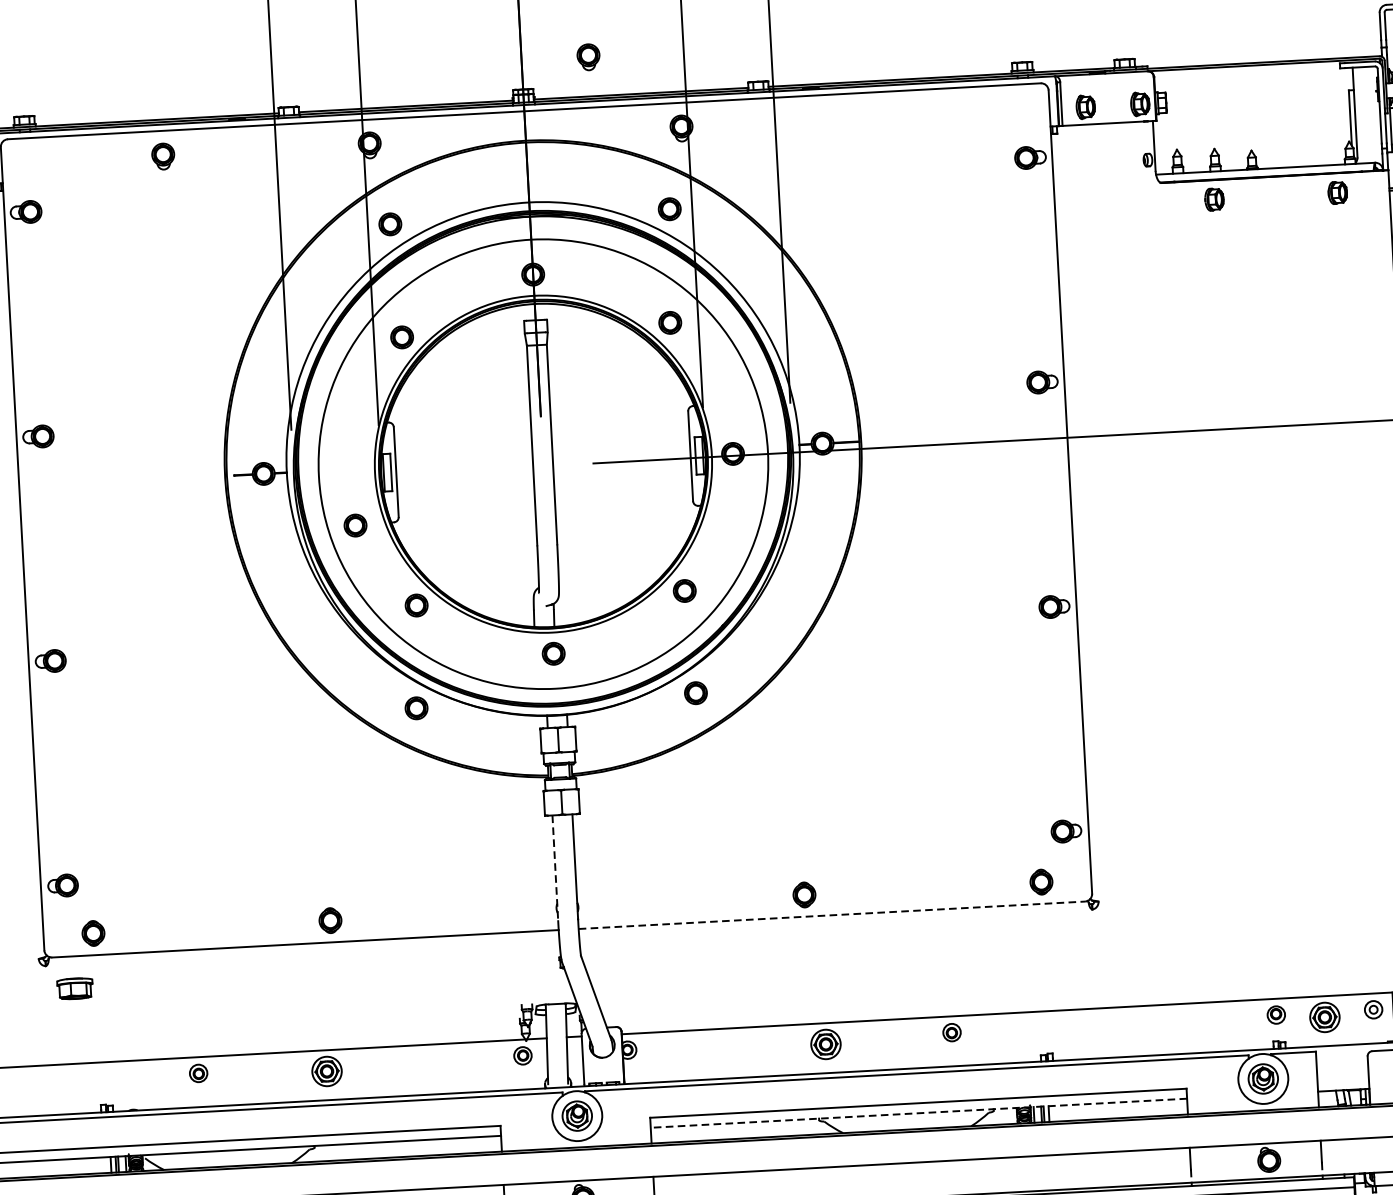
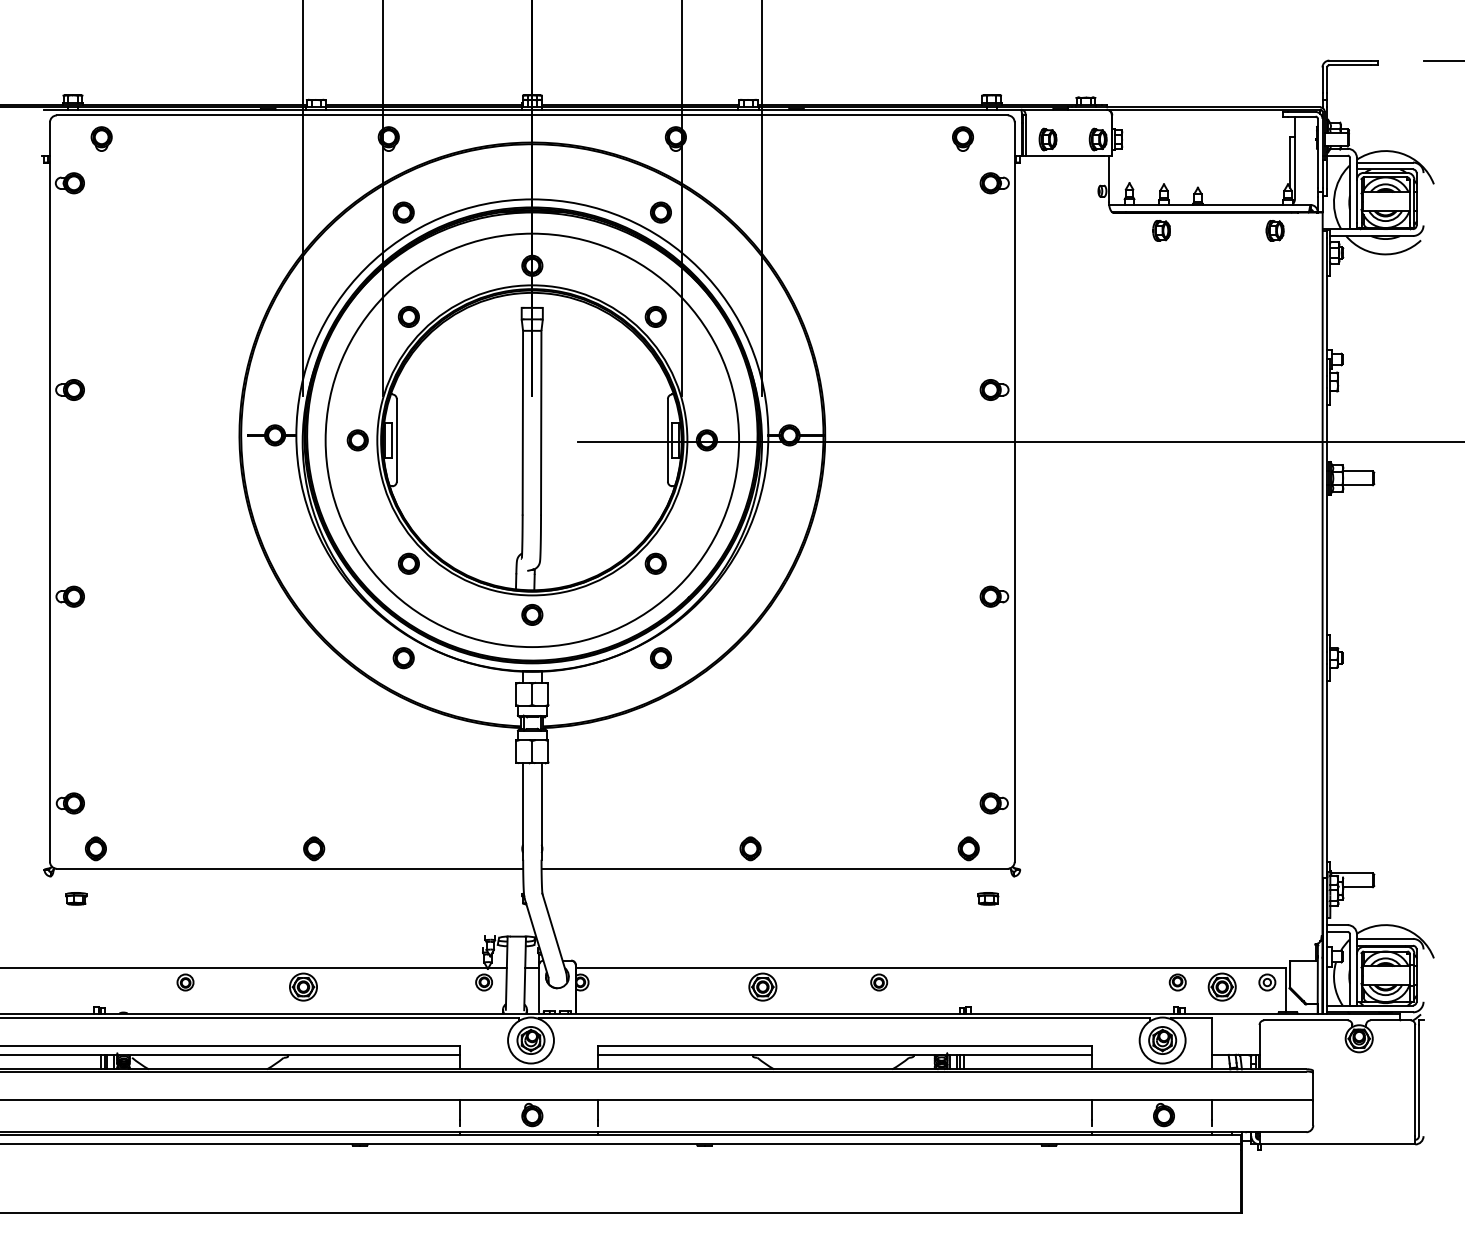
part: (587, 56) -> (962, 138), moved
part: (163, 155) -> (101, 138), moved
part: (355, 525) -> (357, 440), moved
line: (555, 868) -> (523, 812), dashed -> solid
line: (832, 914) -> (775, 868), dashed -> solid
part: (1065, 934) -> (988, 898), added
part: (75, 988) -> (76, 898), size x0.62
line: (918, 1112) -> (844, 1054), dashed -> solid

